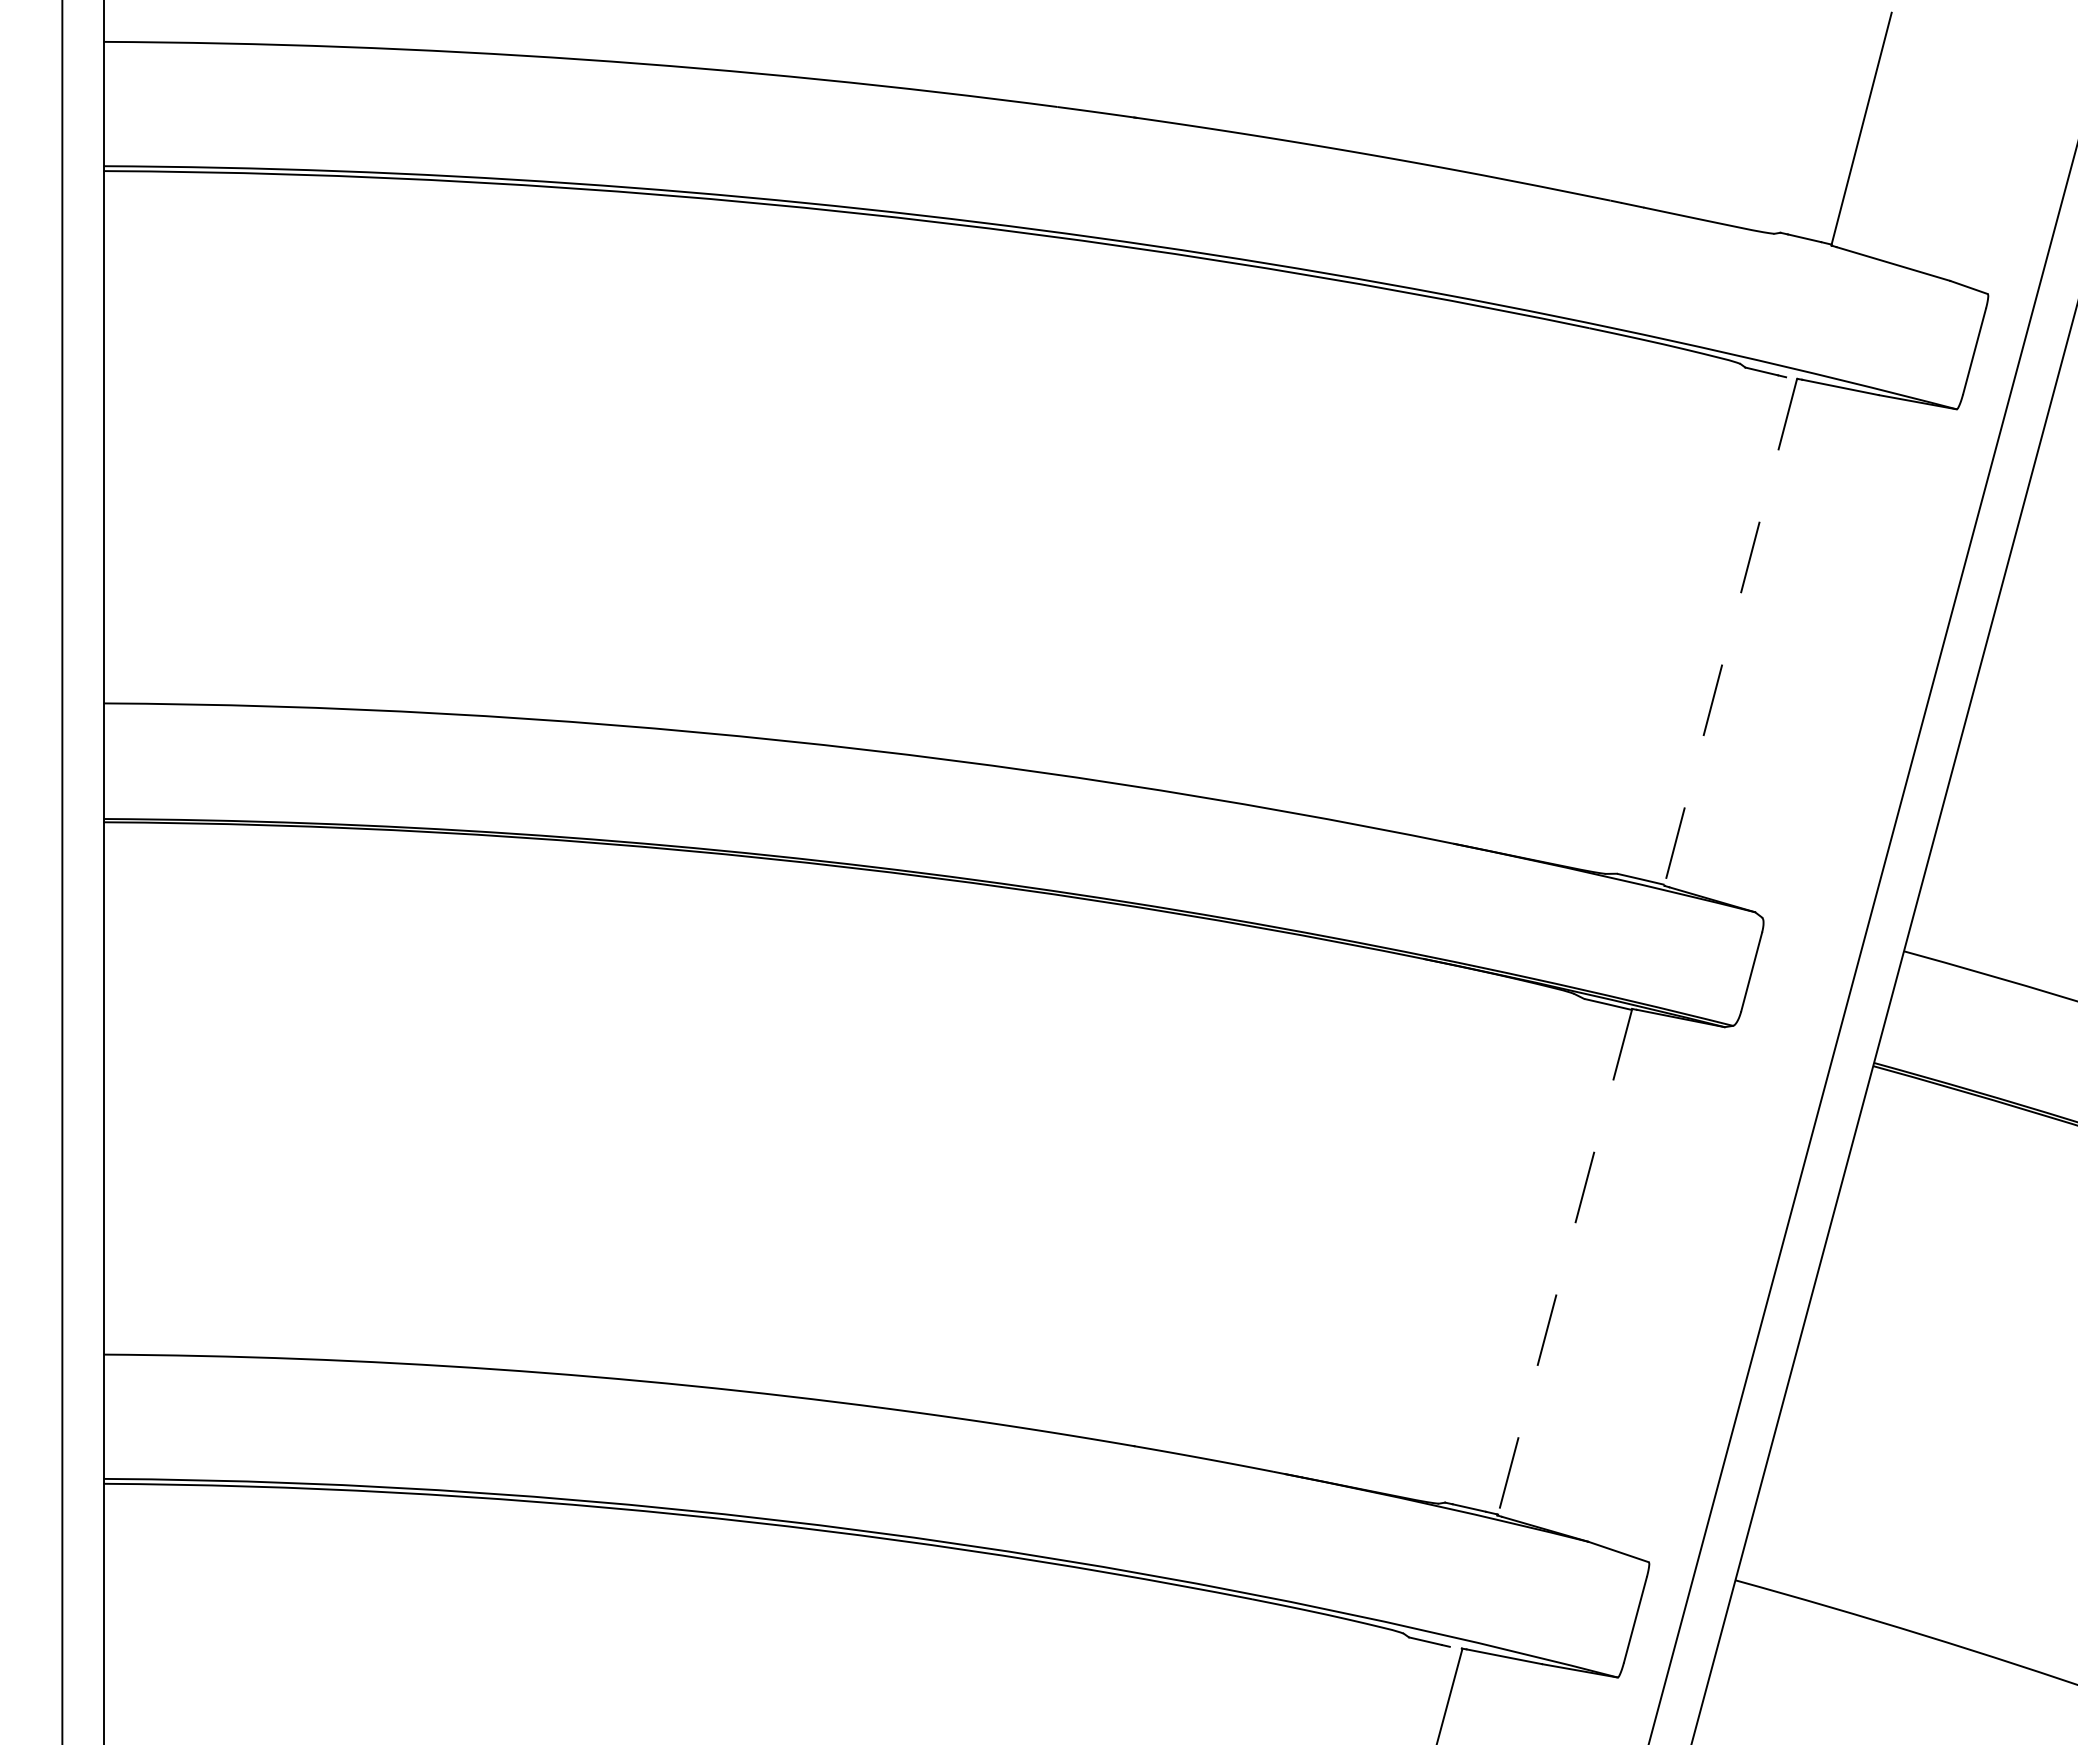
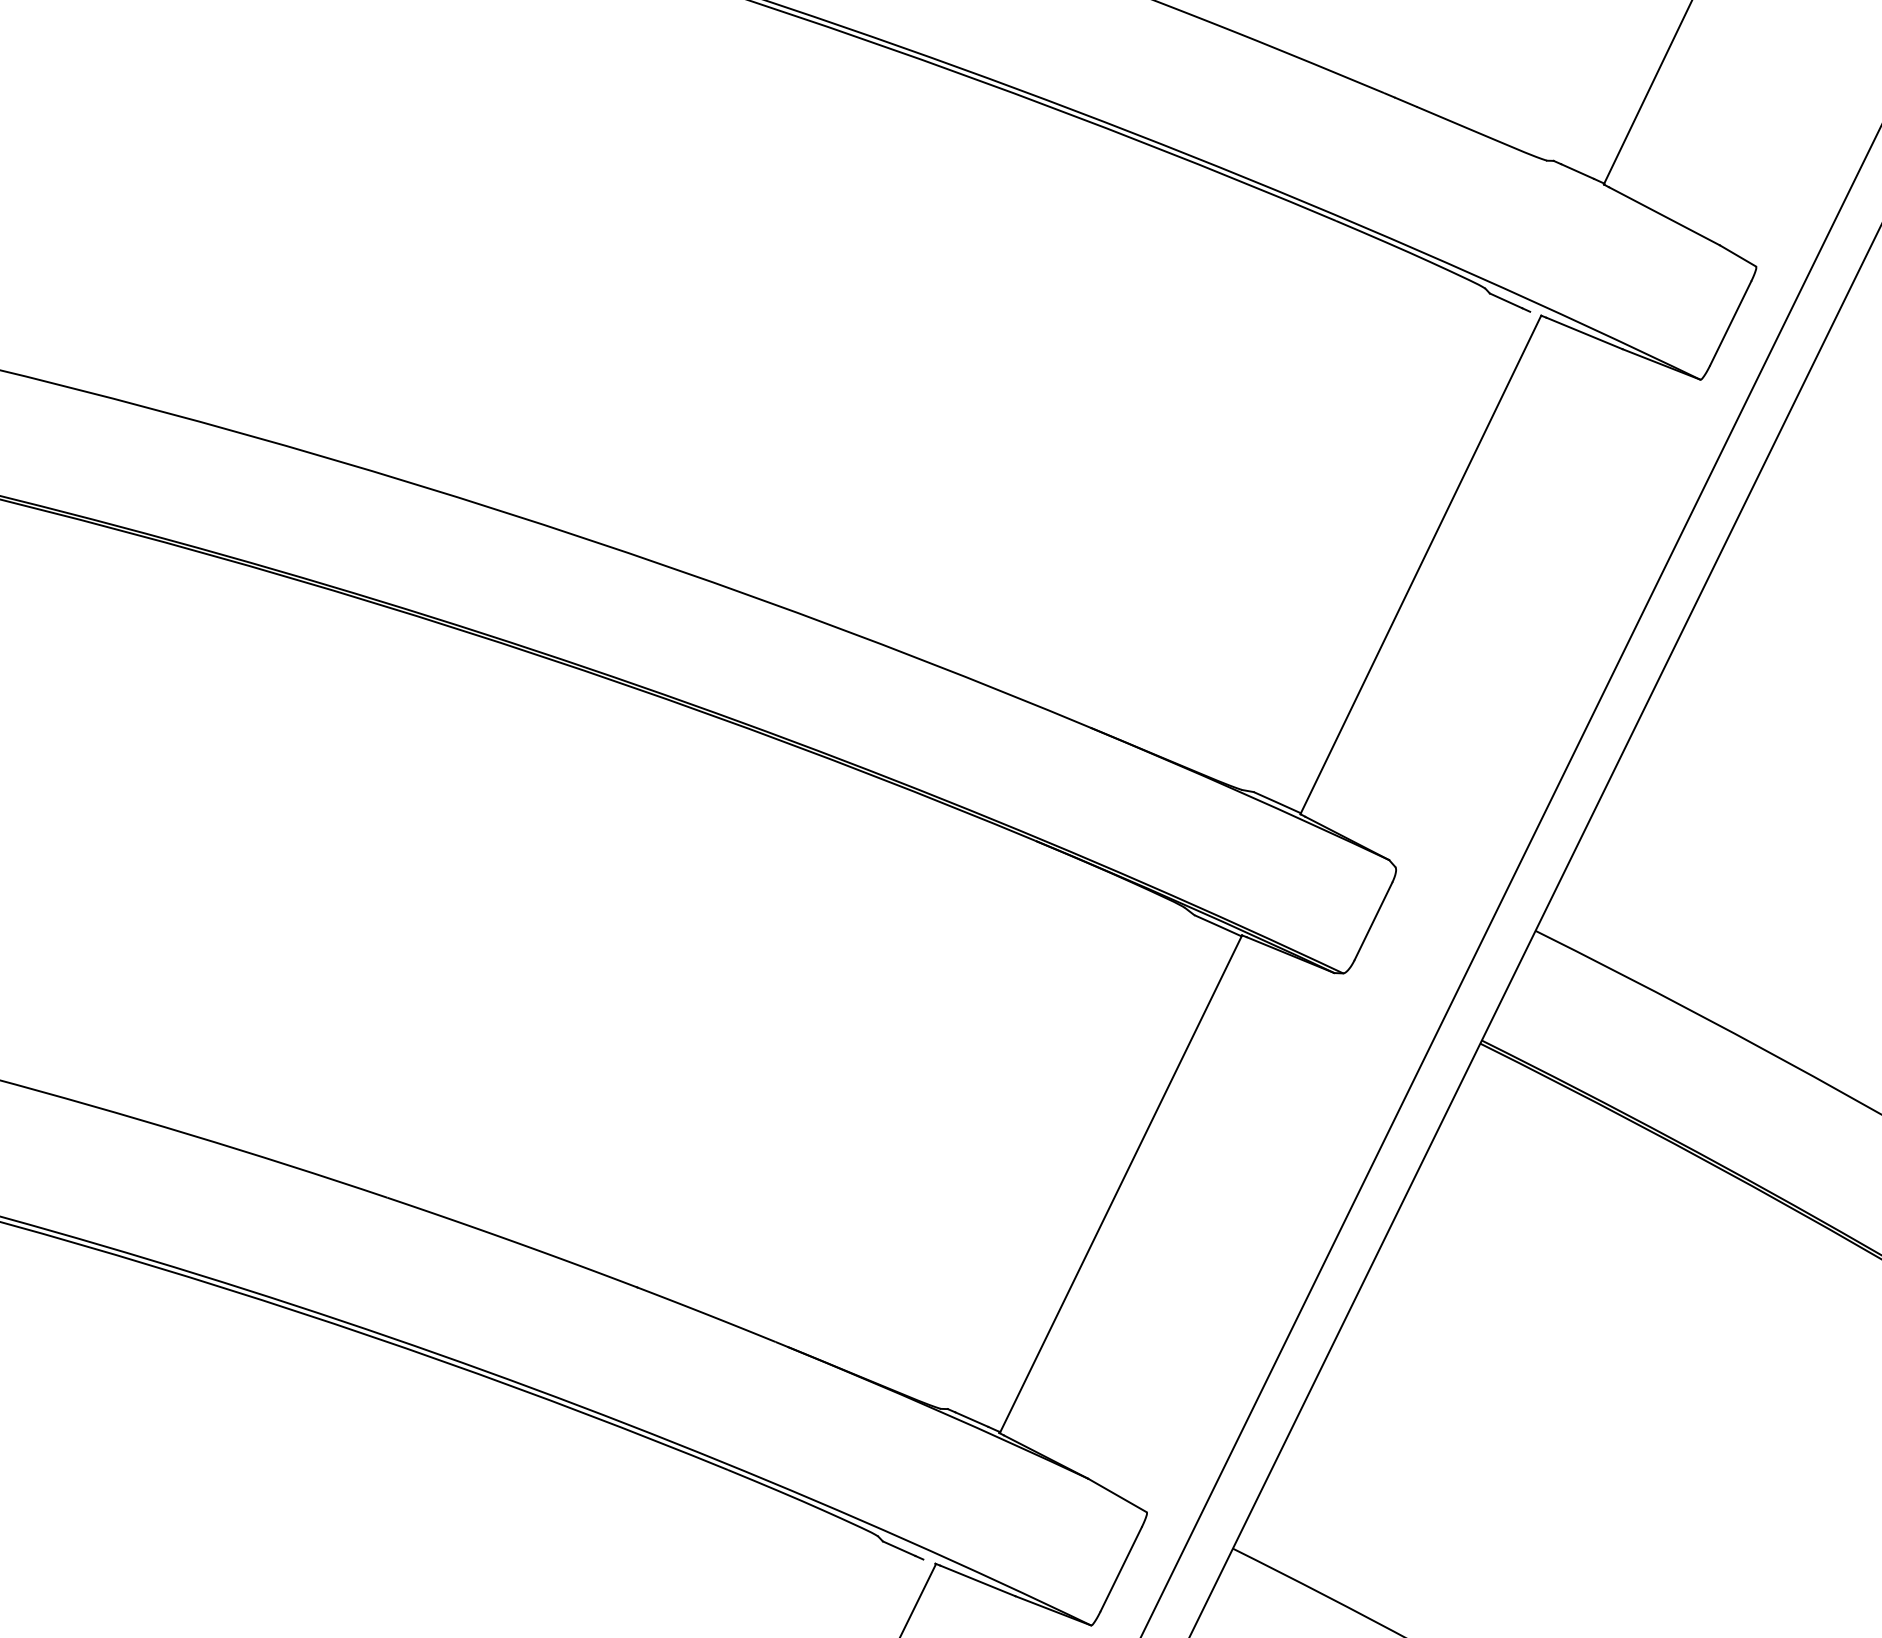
line: (1730, 632) -> (1420, 565), dashed -> solid
line: (1565, 1262) -> (1121, 1184), dashed -> solid

